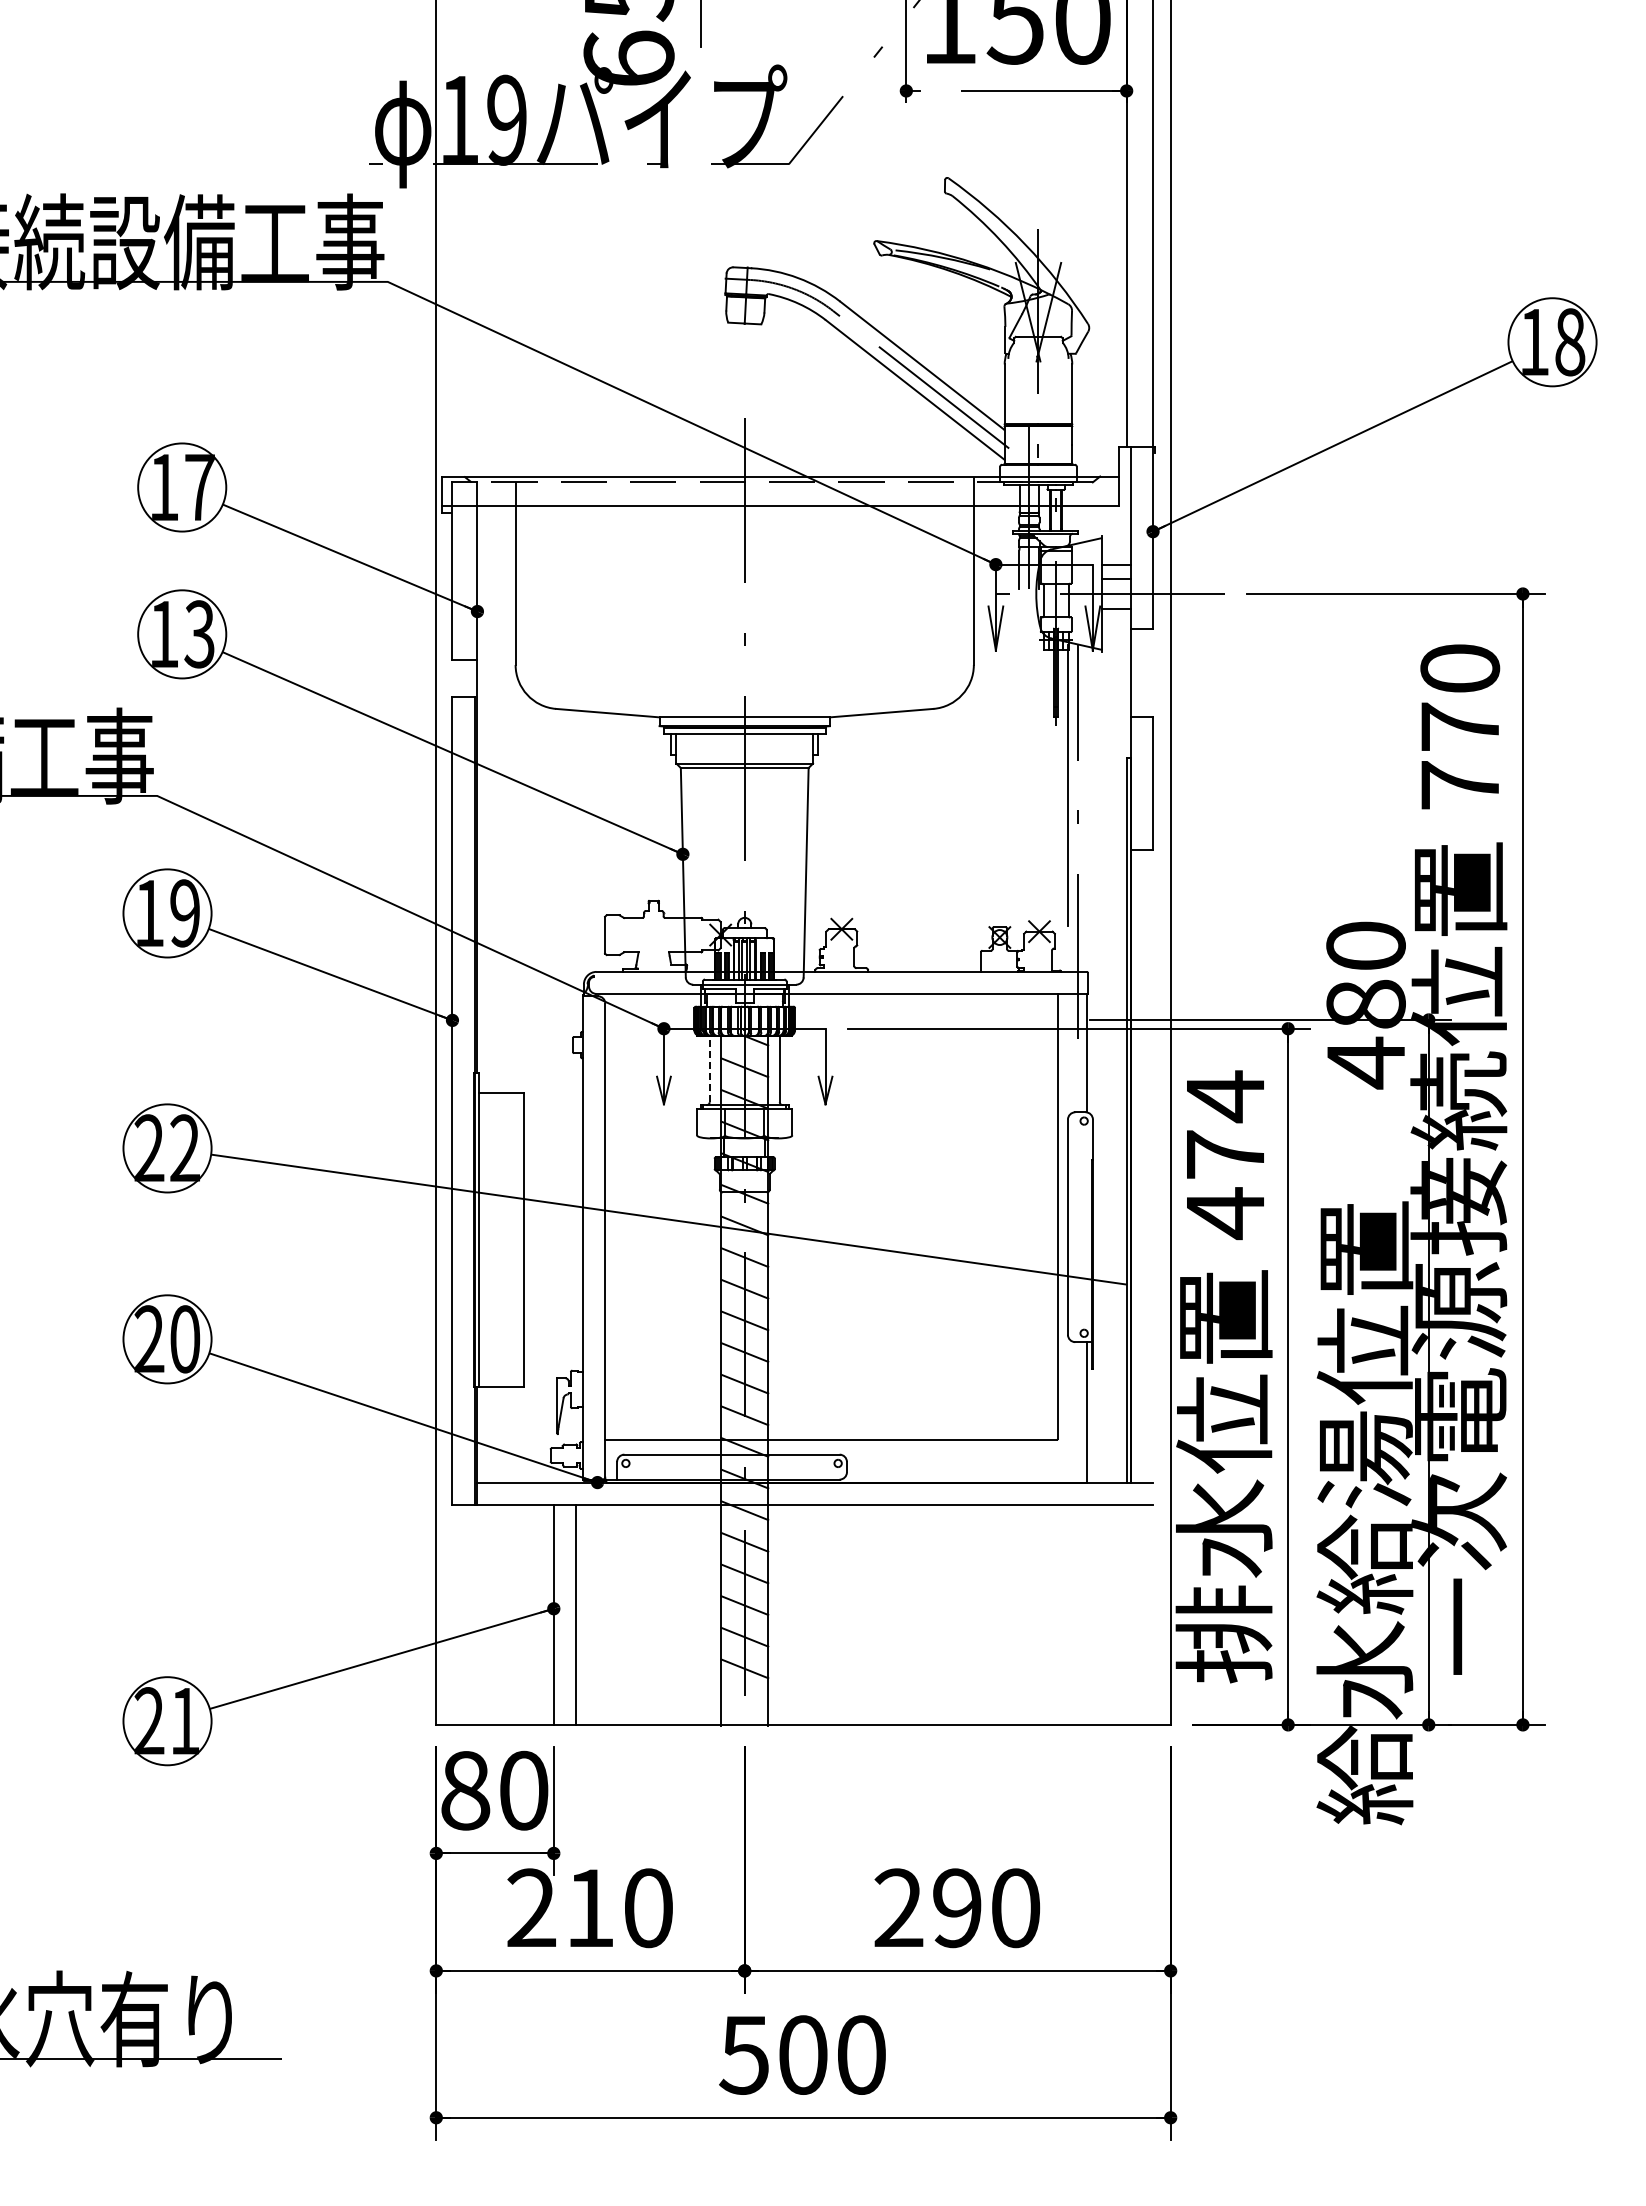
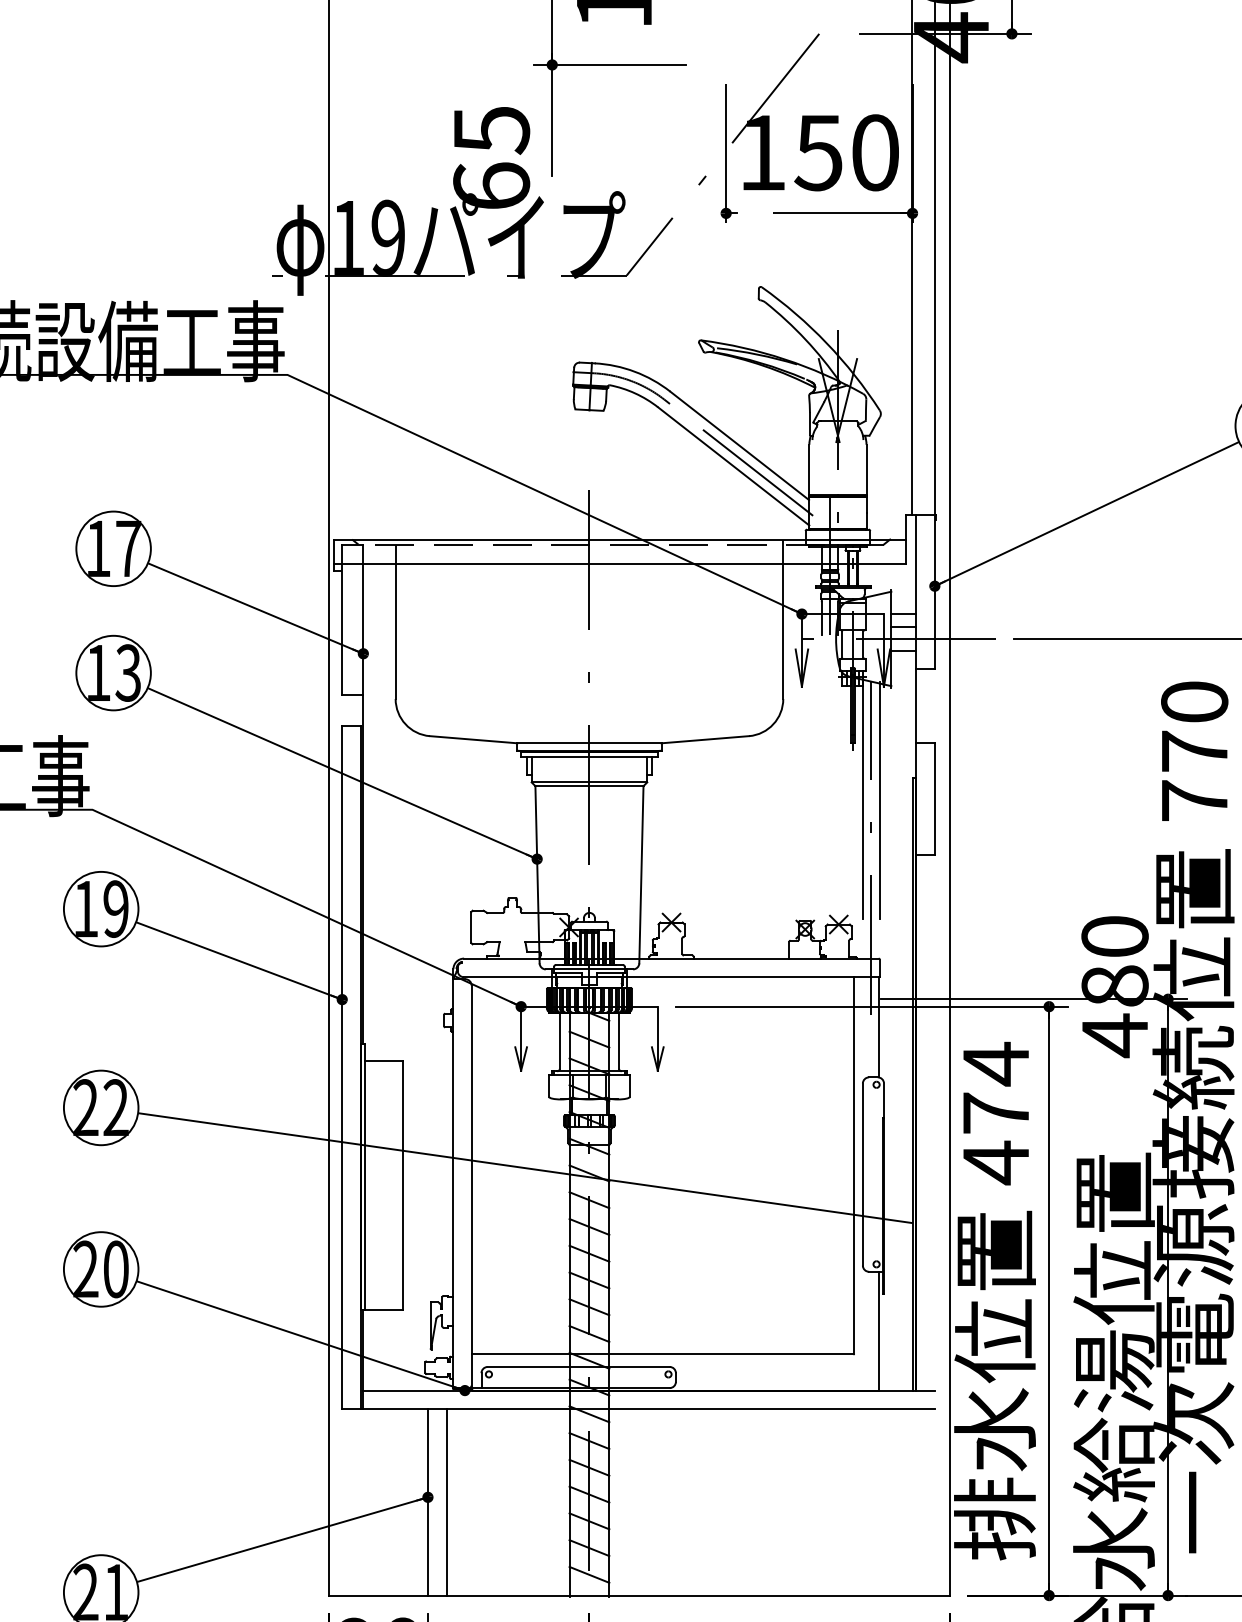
line: (1087, 784) -> (879, 800), added
line: (709, 1068) -> (559, 1040), dashed -> solid
line: (744, 1700) -> (589, 1574), added

